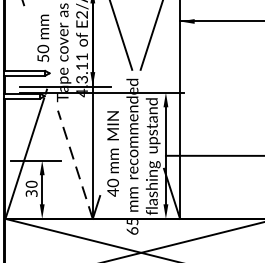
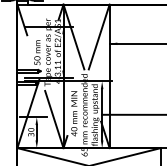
line: (75, 164) -> (54, 119), dashed -> solid

